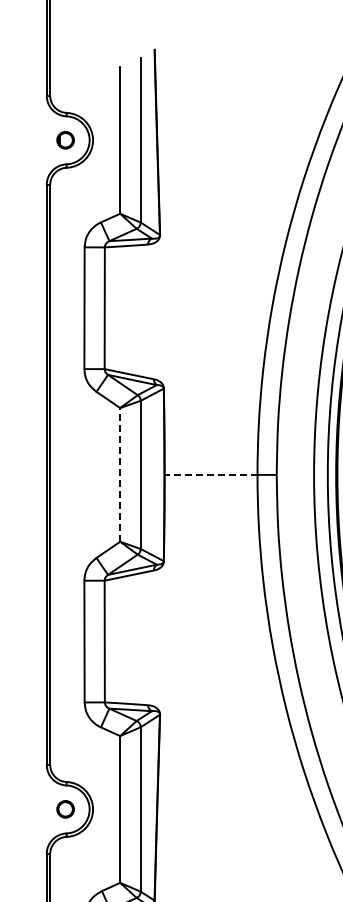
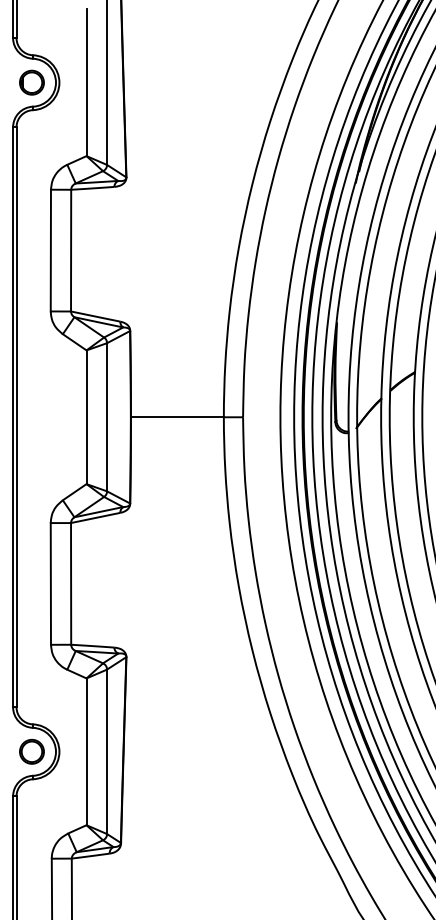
part: (65, 140) -> (31, 82), size x1.43
line: (120, 475) -> (86, 417), dashed -> solid
line: (210, 475) -> (176, 417), dashed -> solid
part: (65, 809) -> (31, 751), size x1.43

